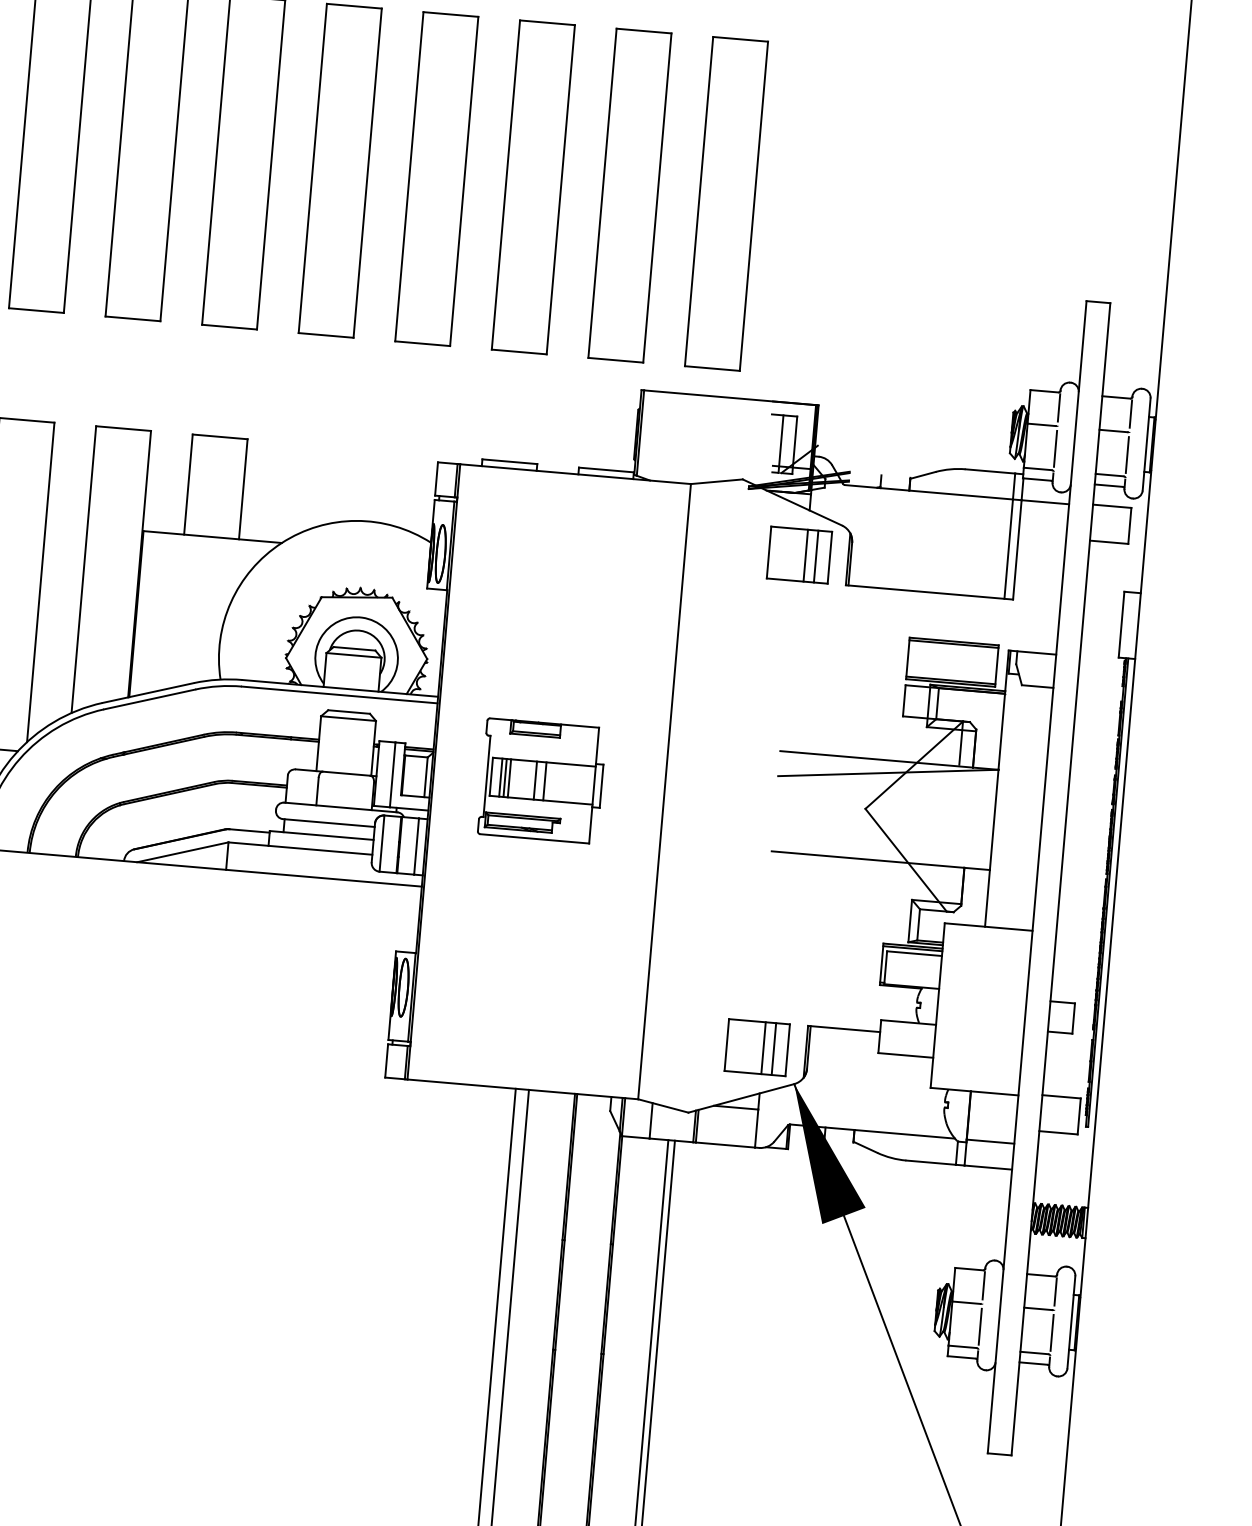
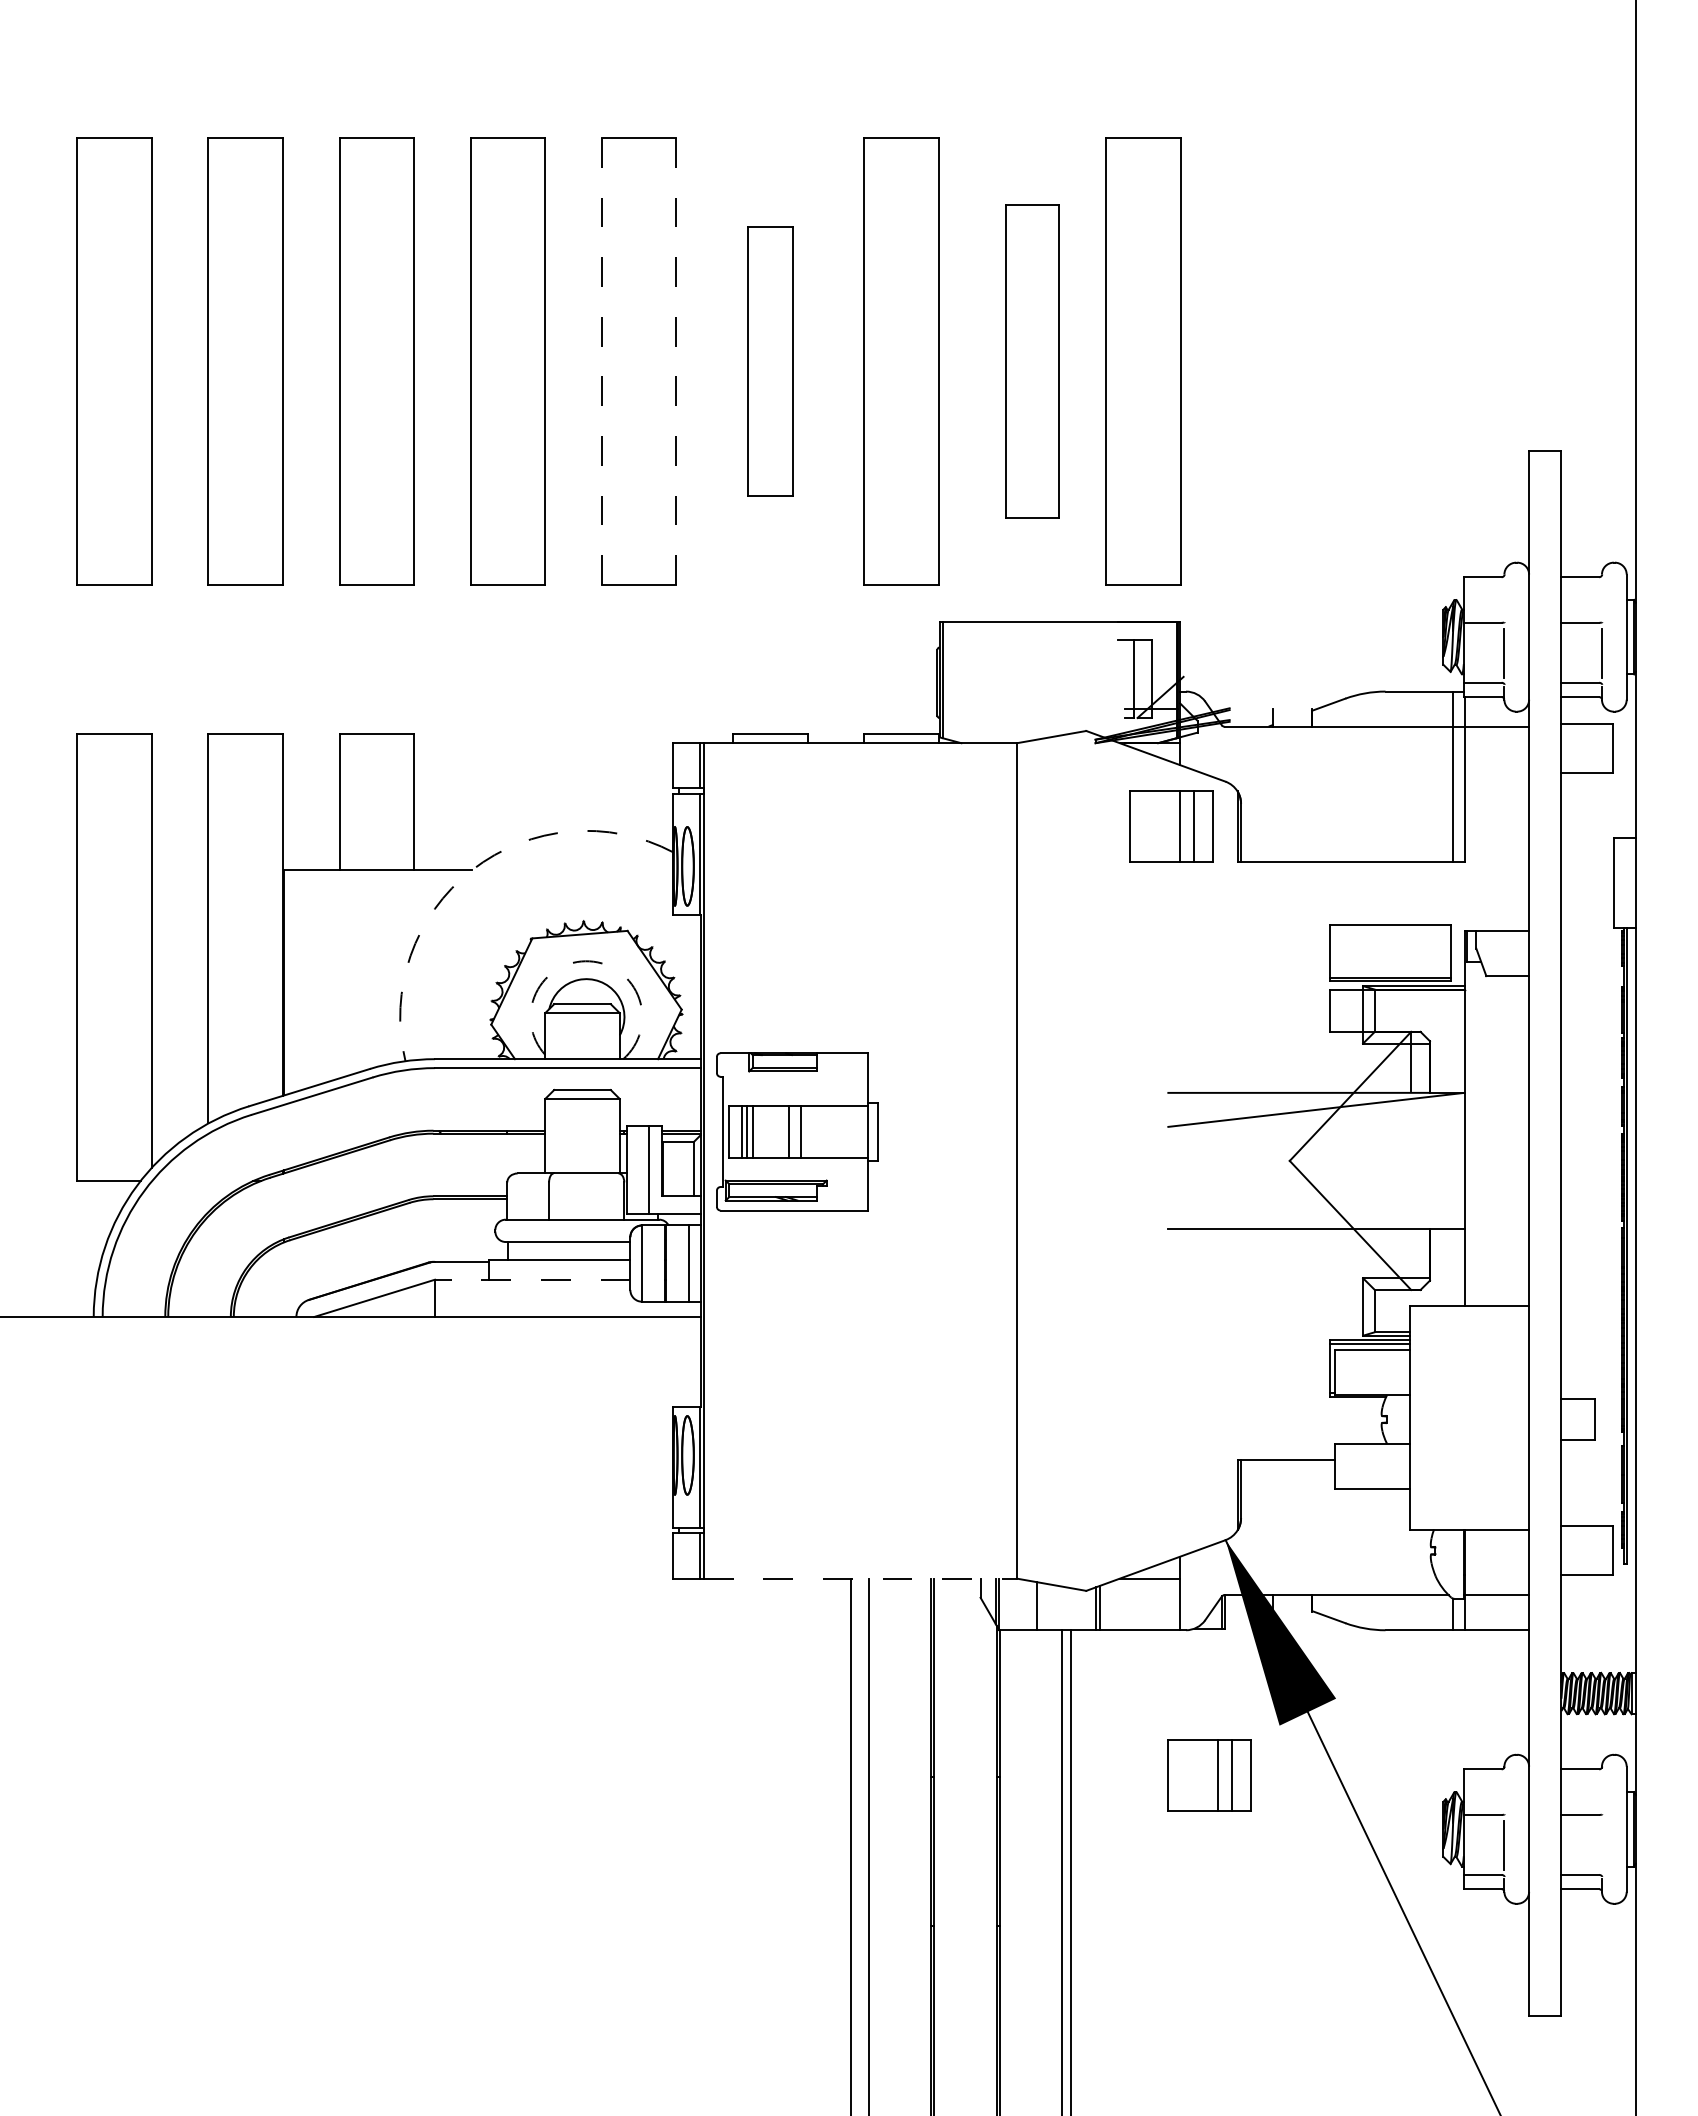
line: (409, 176) -> (601, 361), solid -> dashed
line: (464, 181) -> (676, 361), solid -> dashed
part: (533, 187) -> (770, 361), size x0.6
part: (726, 203) -> (1032, 361), size x0.7
part: (808, 210) -> (1143, 361), added
line: (1059, 407) -> (1504, 597), removed
line: (1130, 413) -> (1601, 597), removed
arc: (281, 543) -> (472, 870), solid -> dashed
arc: (362, 617) -> (589, 961), solid -> dashed
line: (953, 644) -> (1389, 928), removed
part: (542, 780) -> (797, 1131), moved
line: (300, 848) -> (532, 1279), solid -> dashed
part: (757, 1047) -> (1209, 1775), moved
line: (522, 1089) -> (860, 1578), solid -> dashed
line: (983, 1285) -> (1504, 1789), removed
line: (1055, 1291) -> (1601, 1789), removed
line: (1051, 1332) -> (1601, 1845), removed

